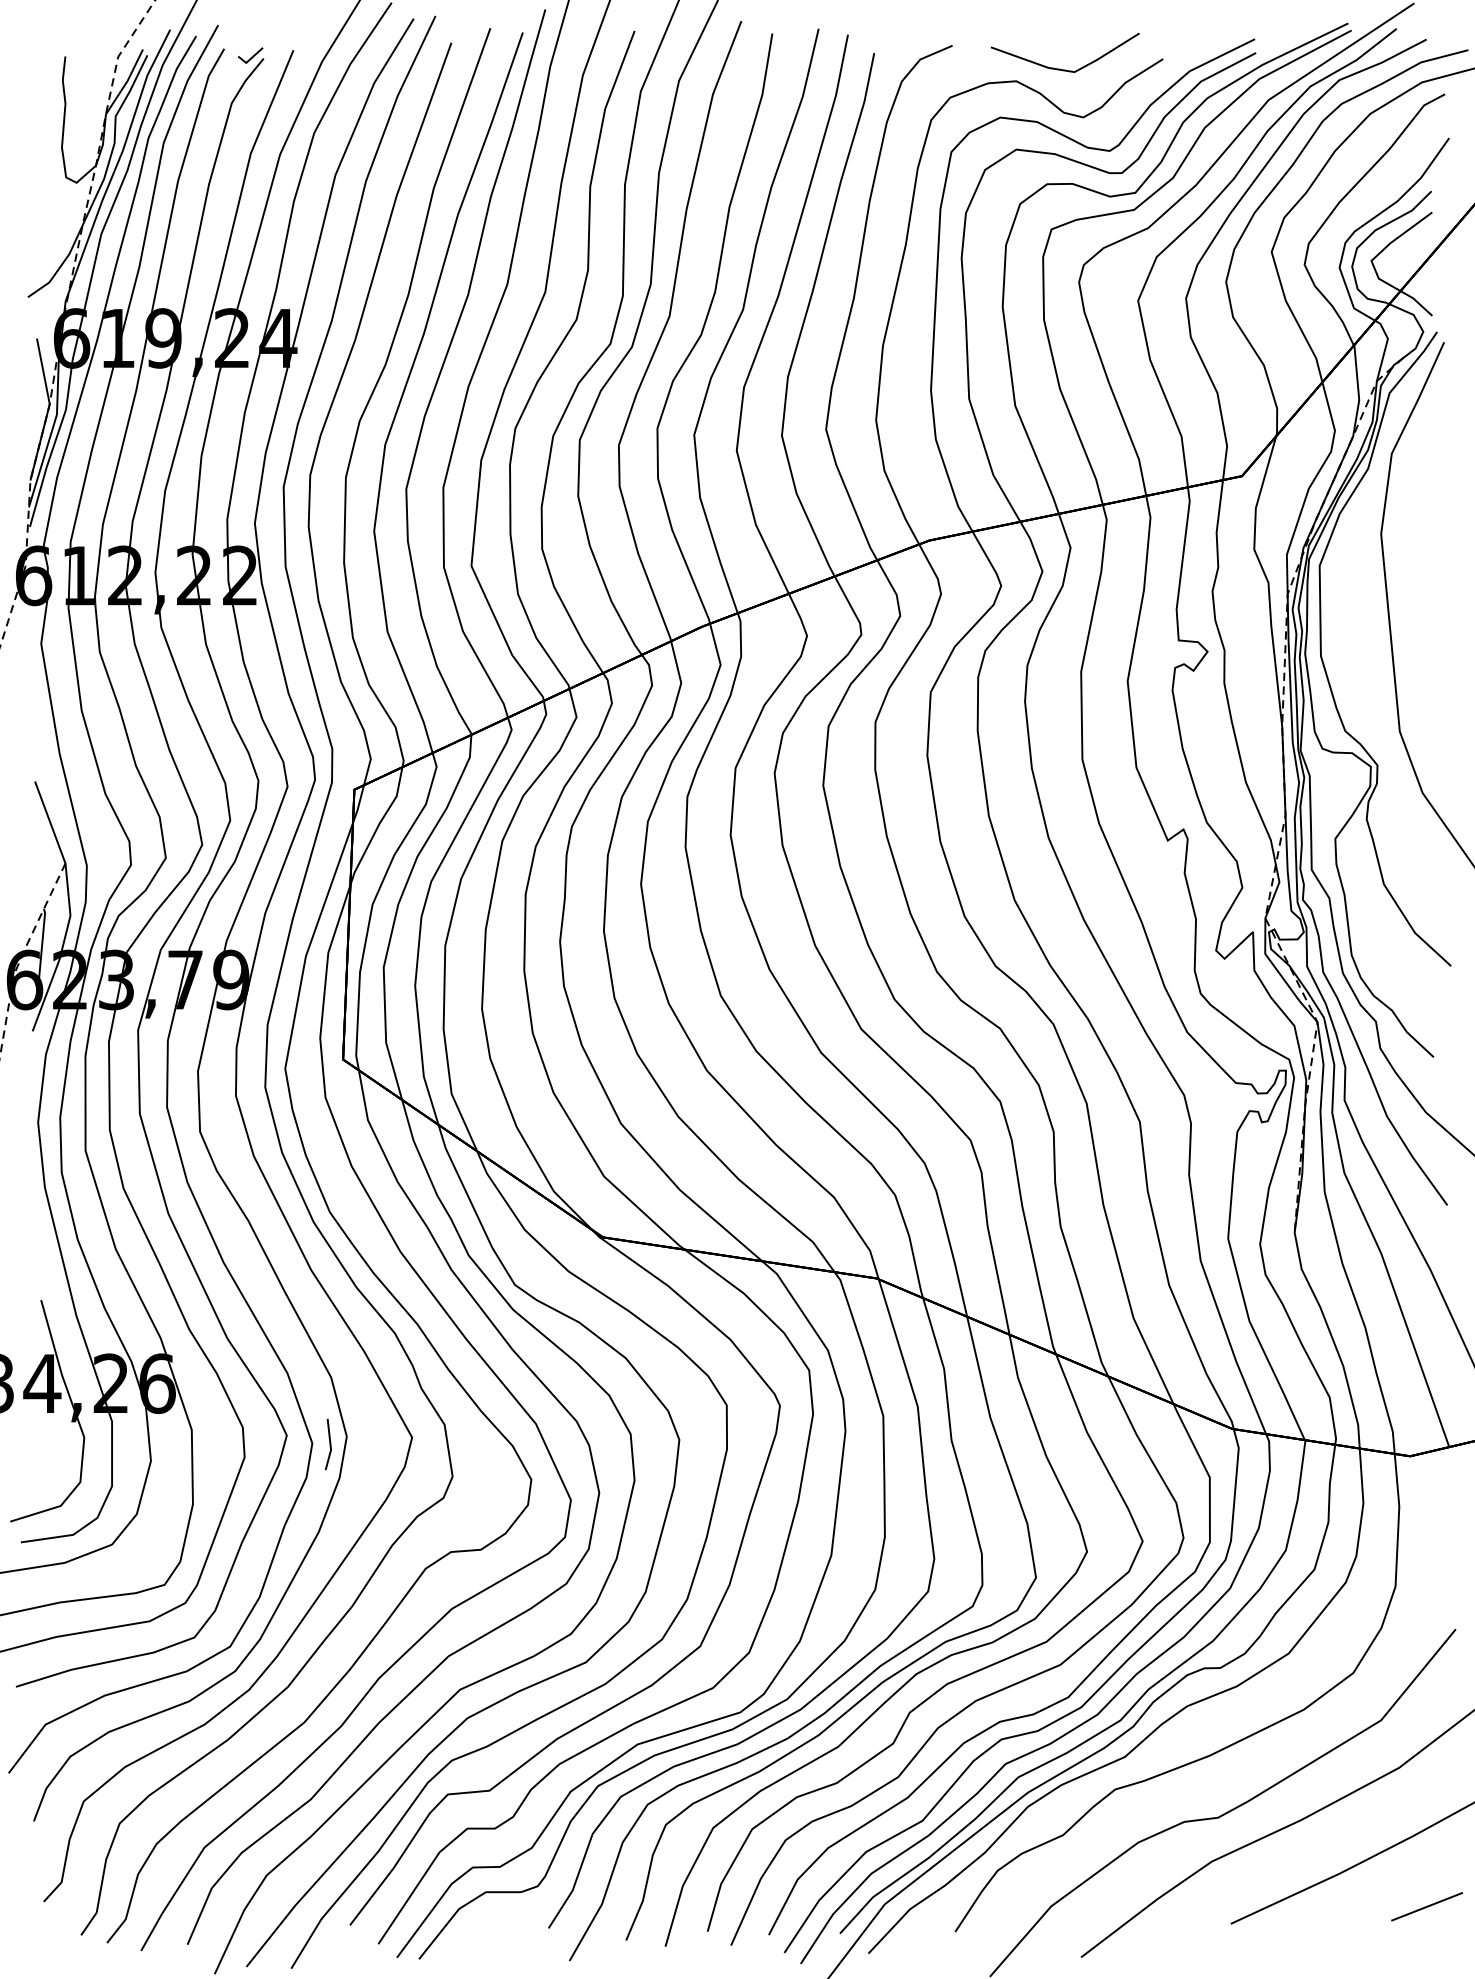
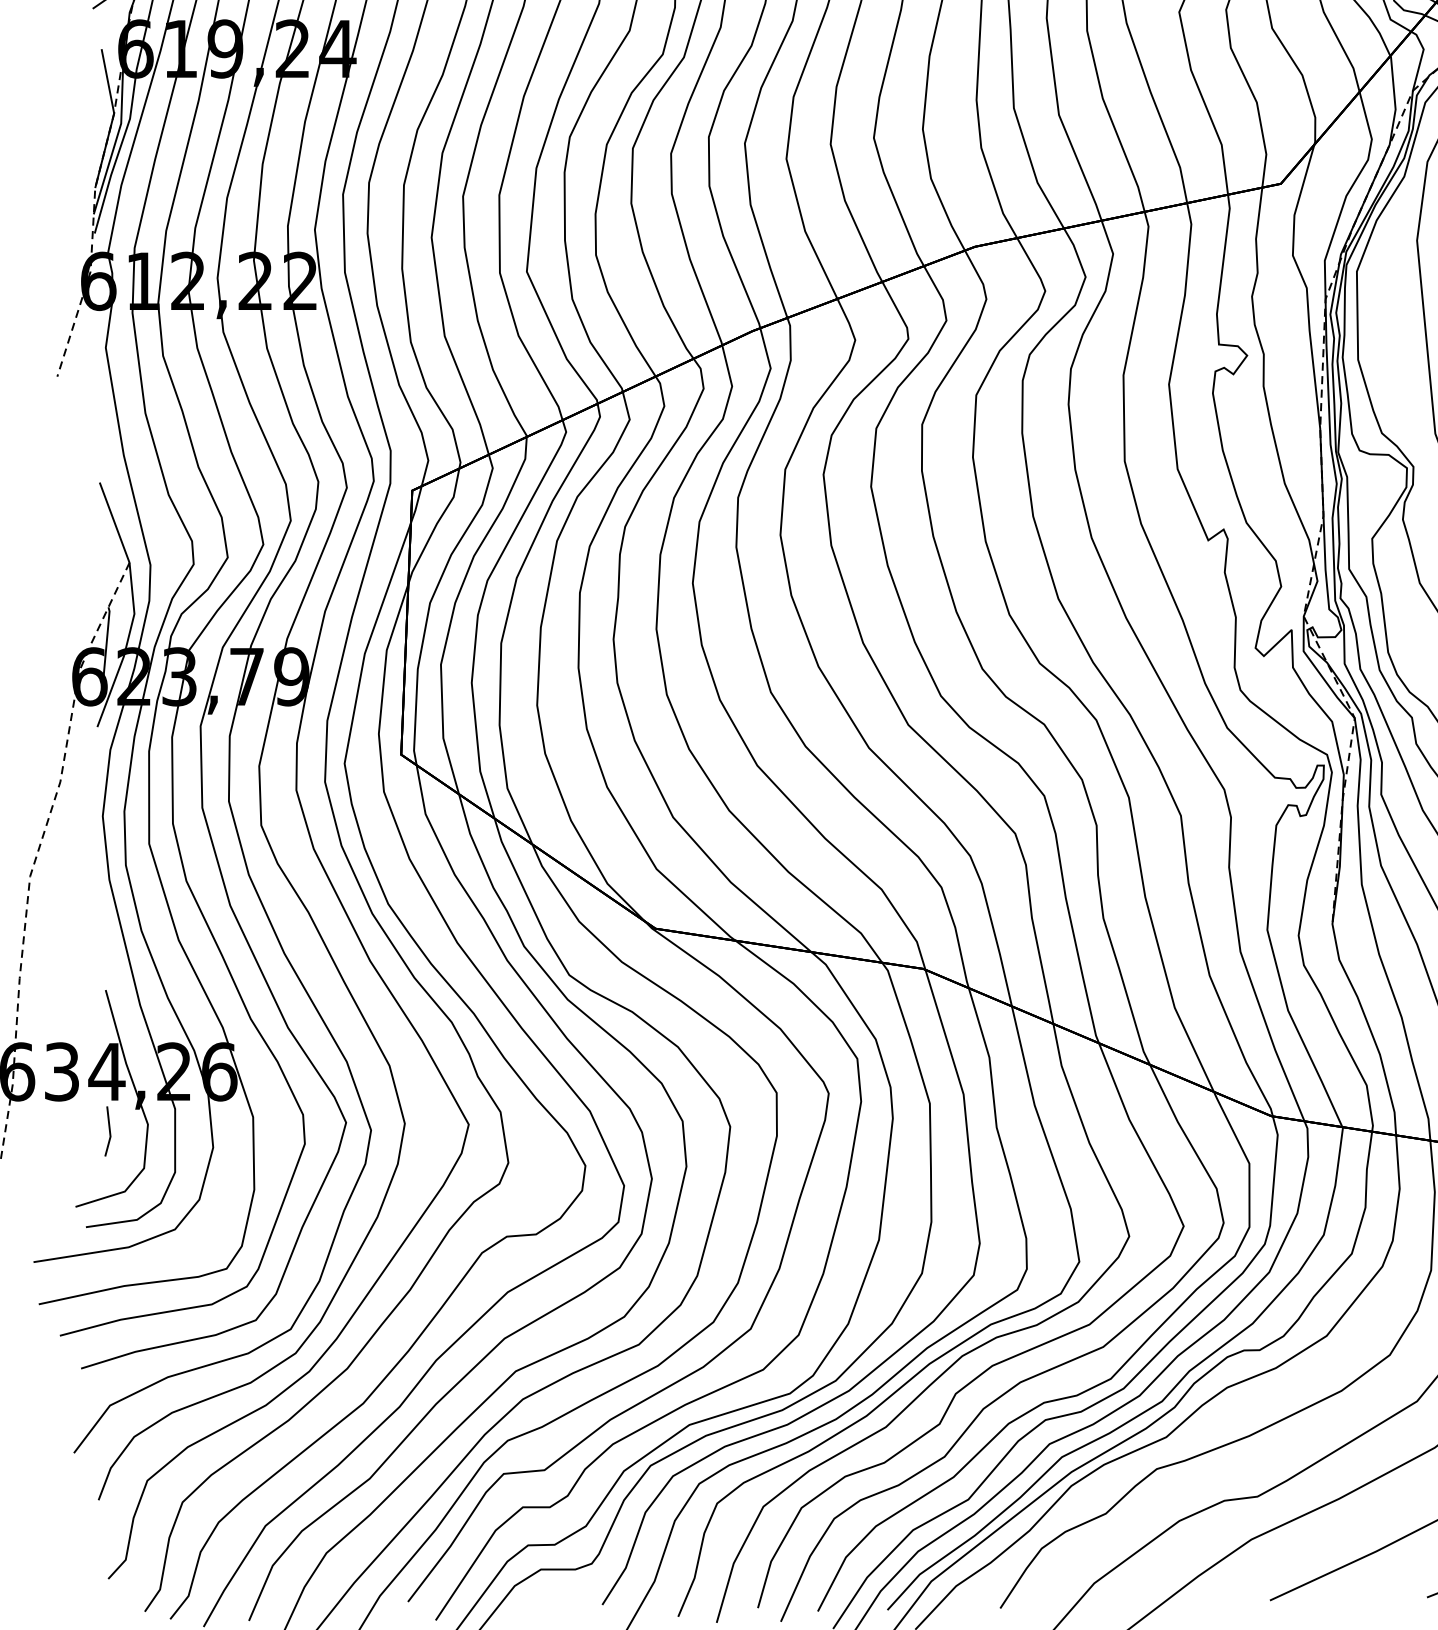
line: (329, 1444) -> (109, 1131), moved

